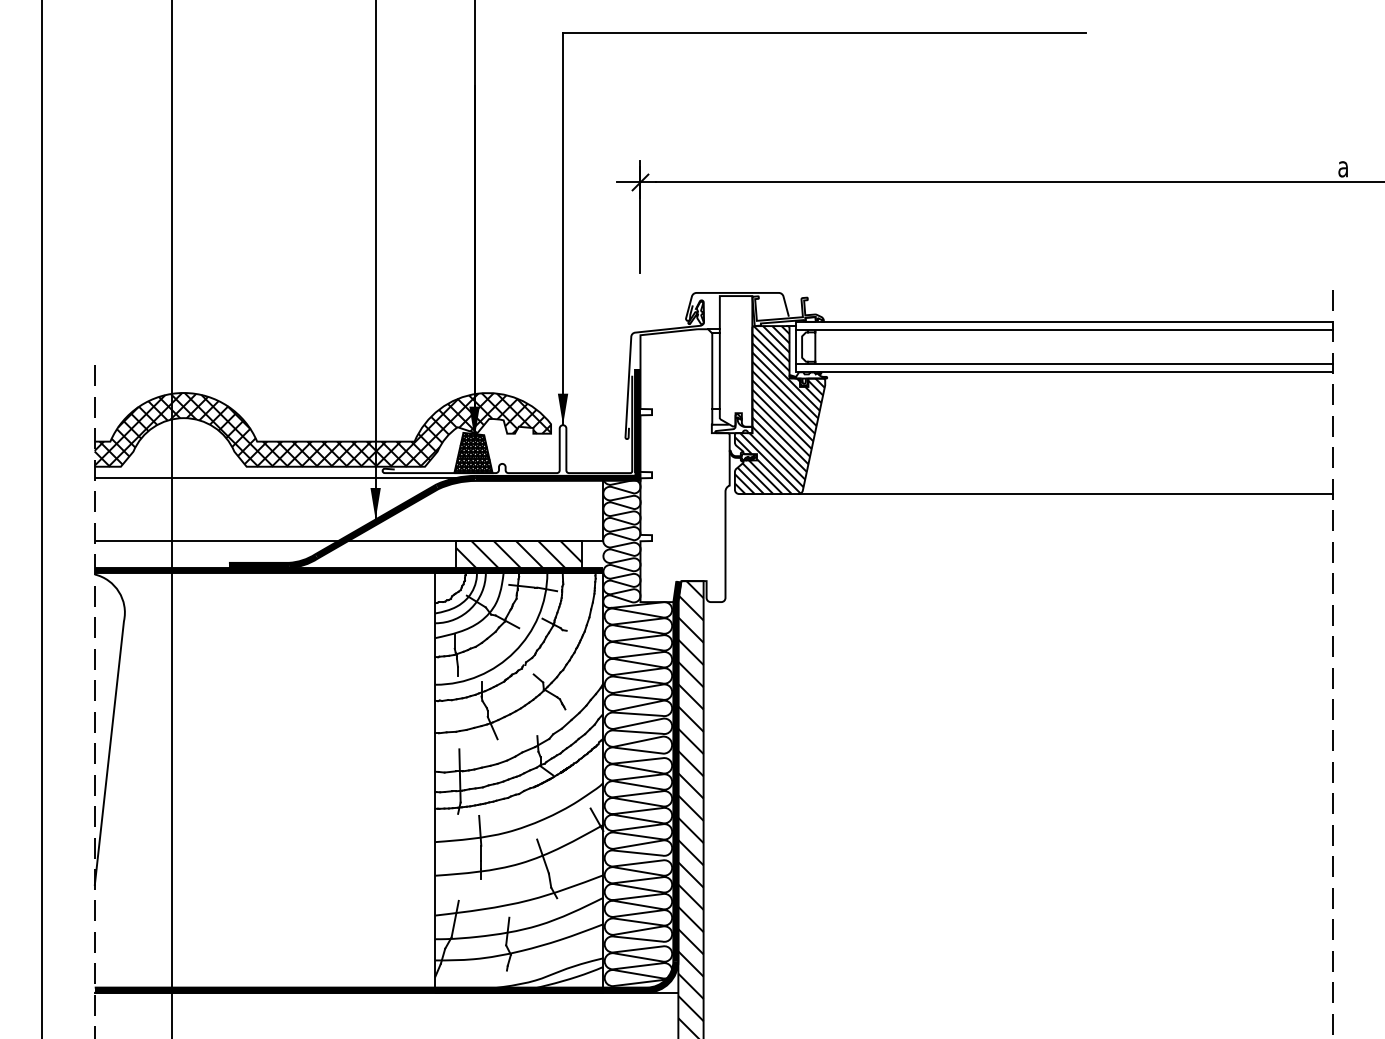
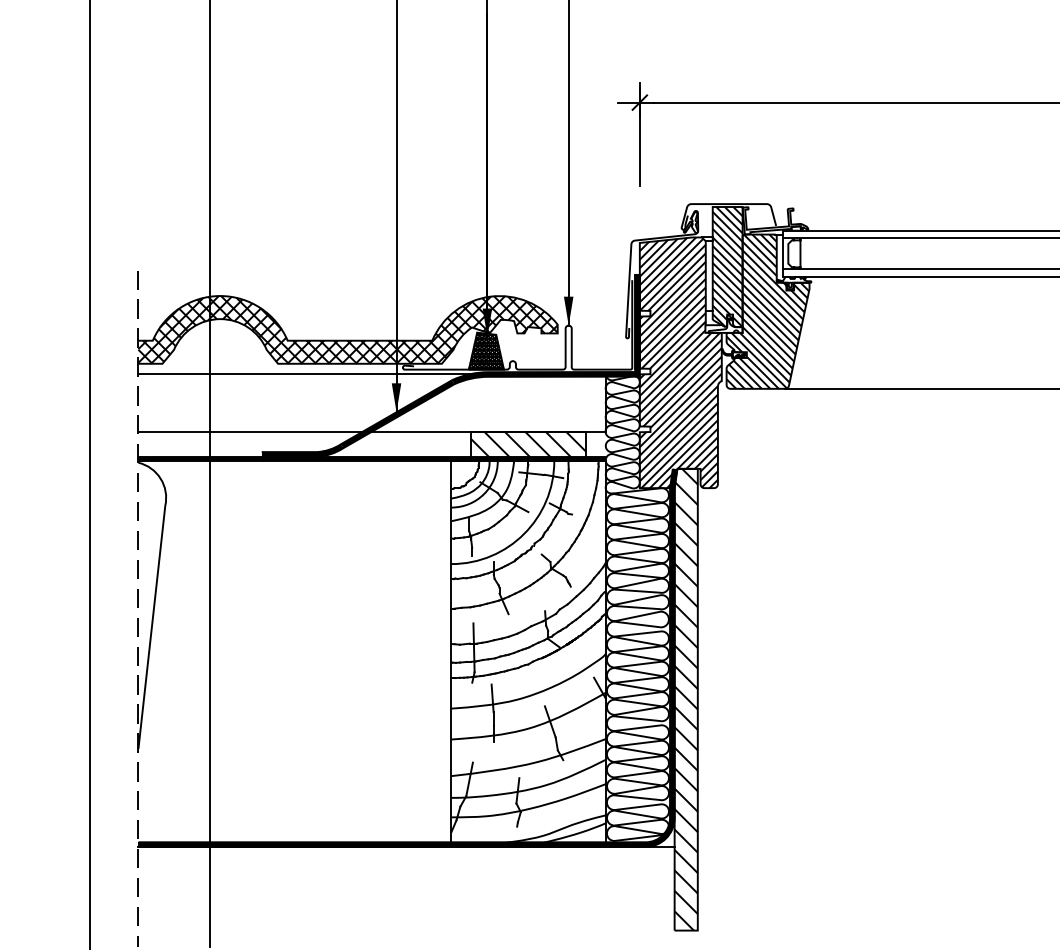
hatch: (735, 361) -> (727, 267), added
hatch: (684, 465) -> (680, 362), added

